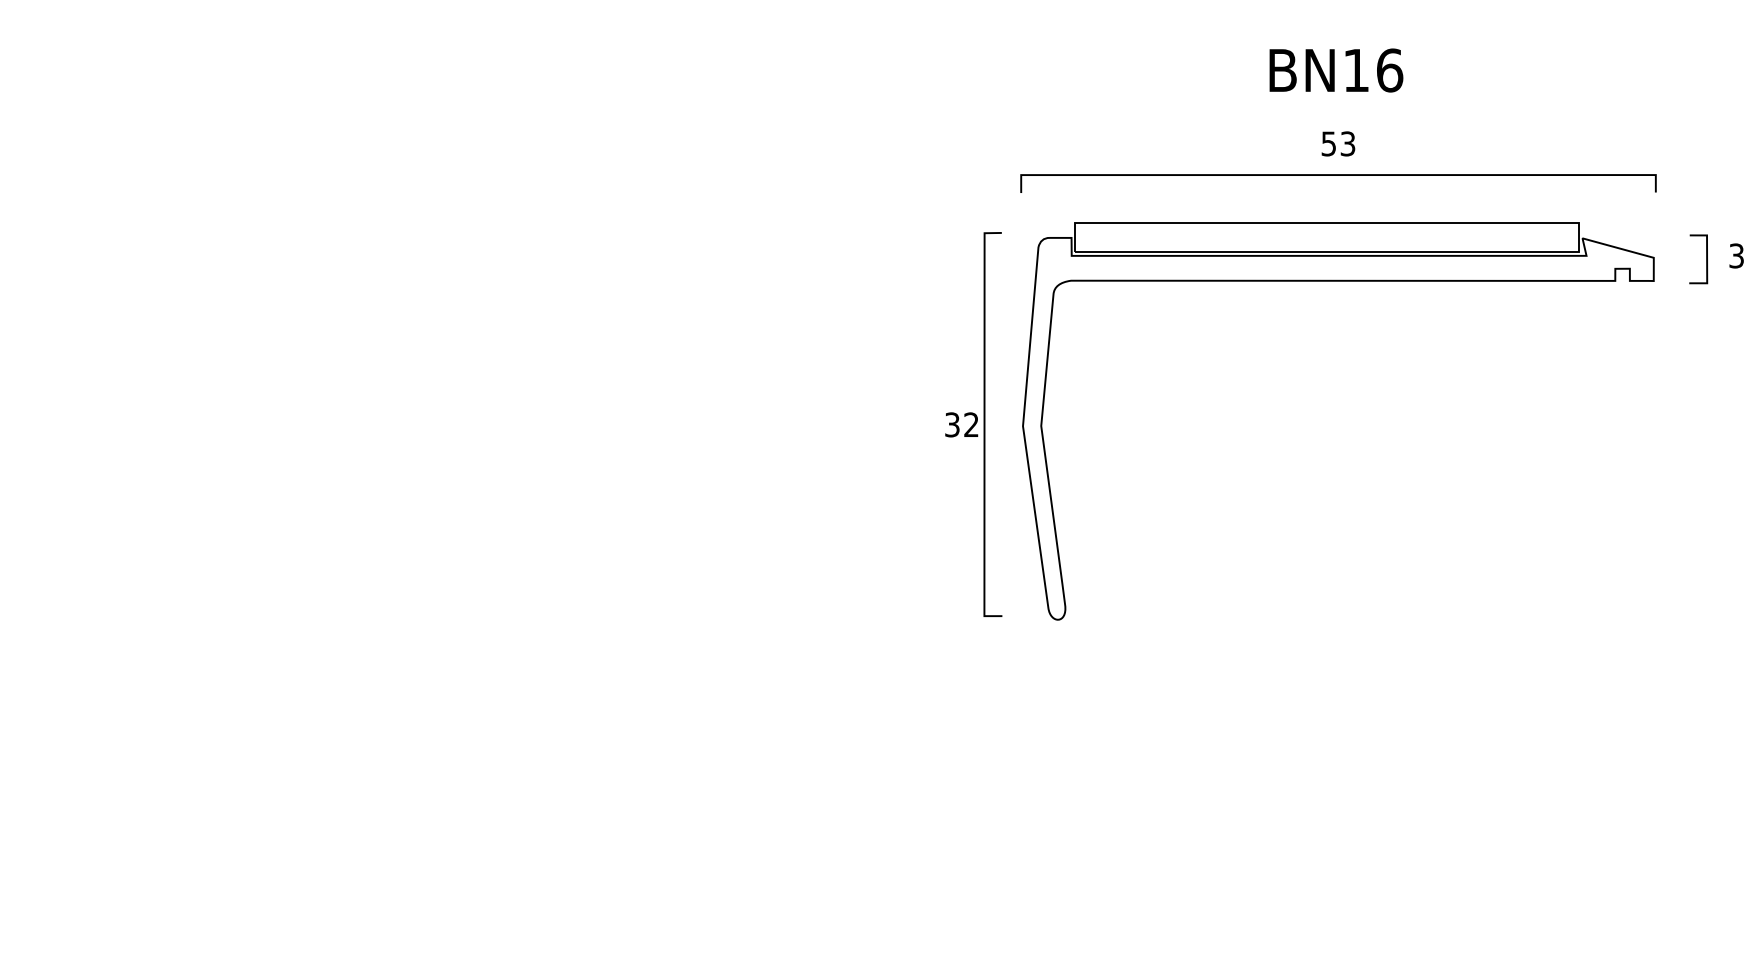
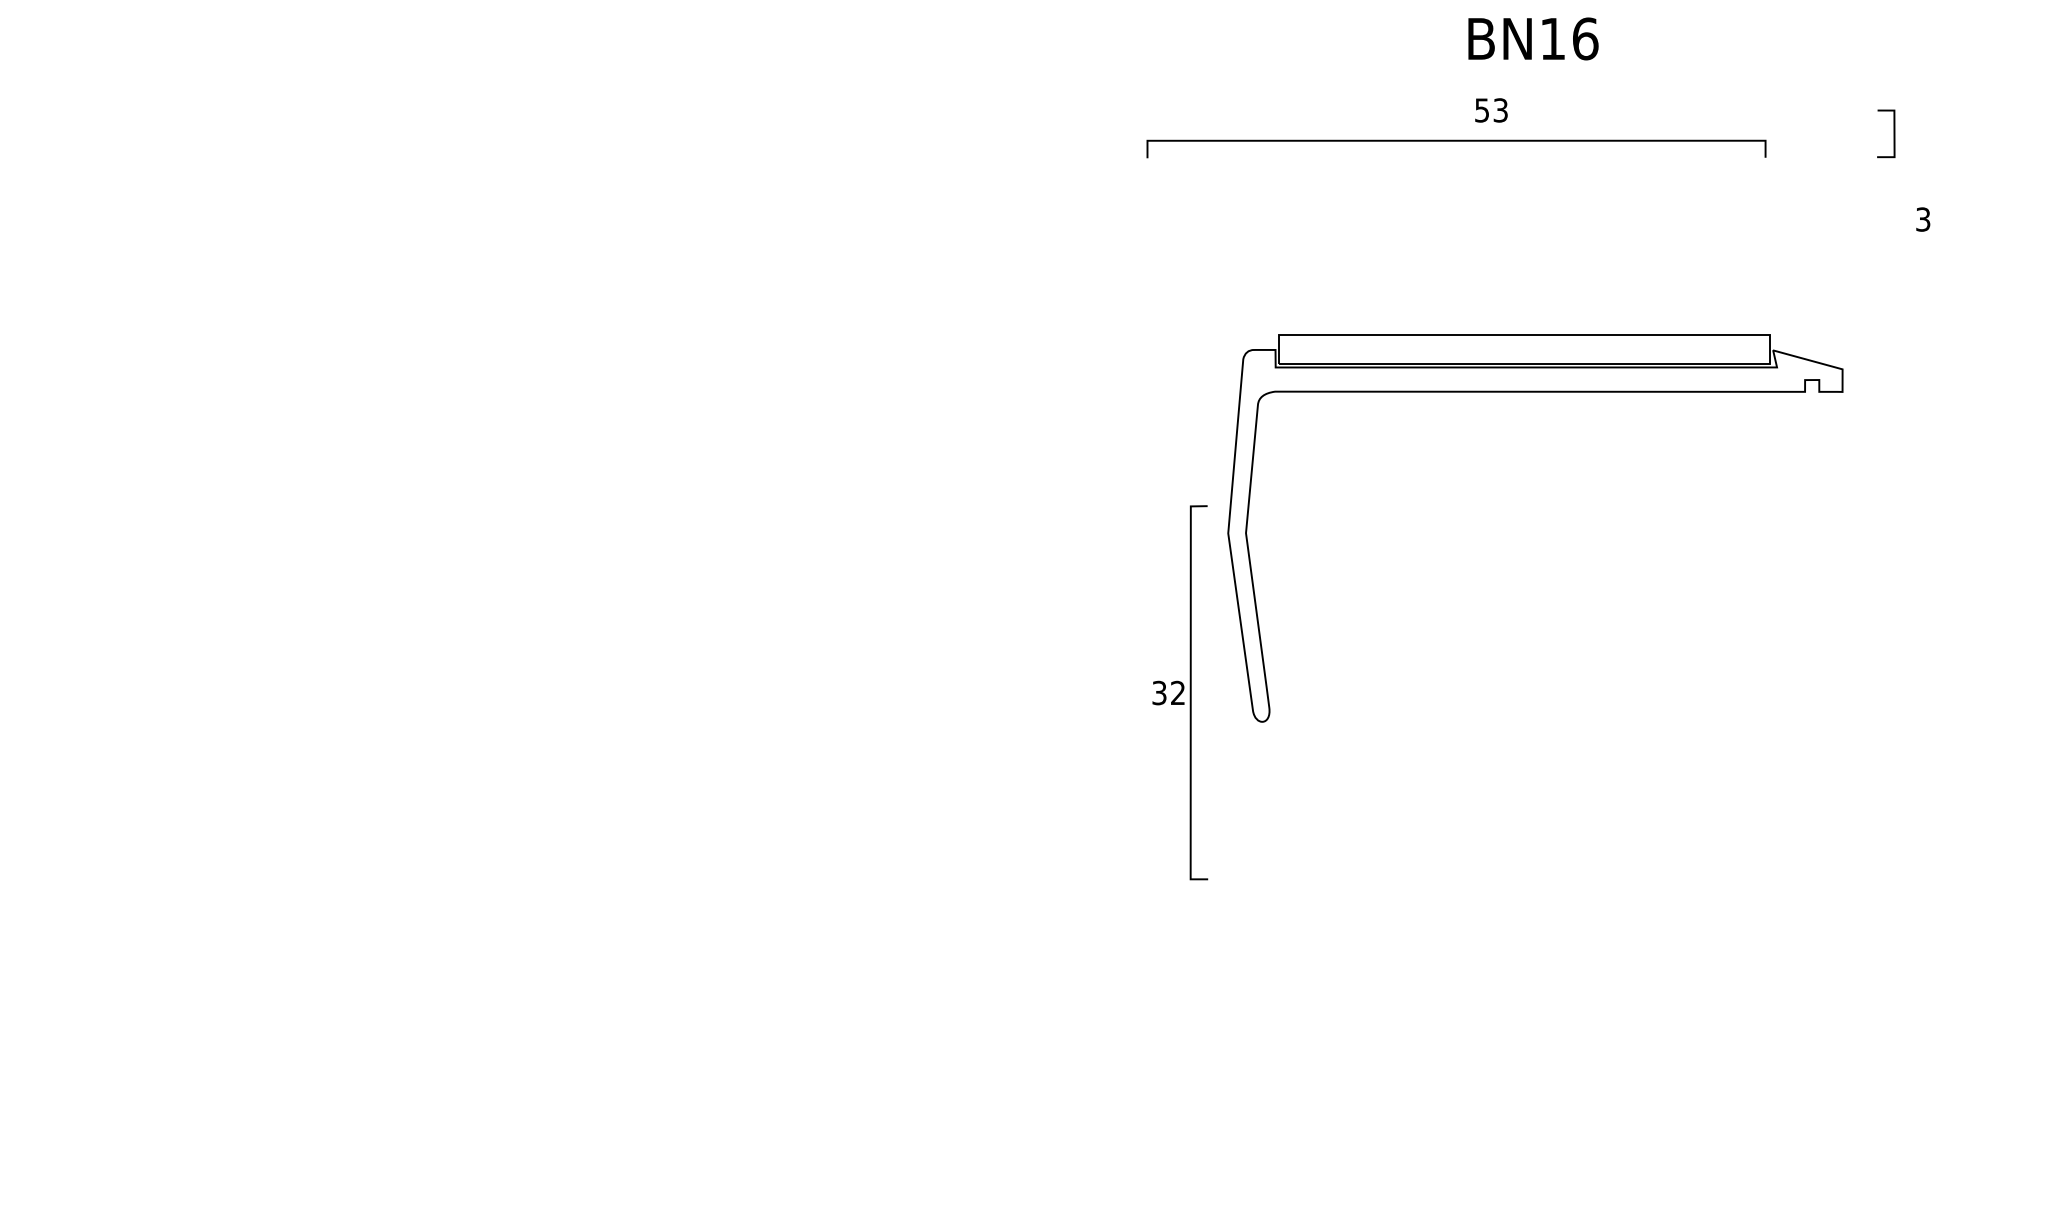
text: (1338, 143) -> (1491, 110), moved
curve: (1338, 175) -> (1456, 141), moved
curve: (1706, 258) -> (1893, 133), moved
part: (1338, 281) -> (1535, 392), moved
part: (973, 424) -> (1180, 692), moved

